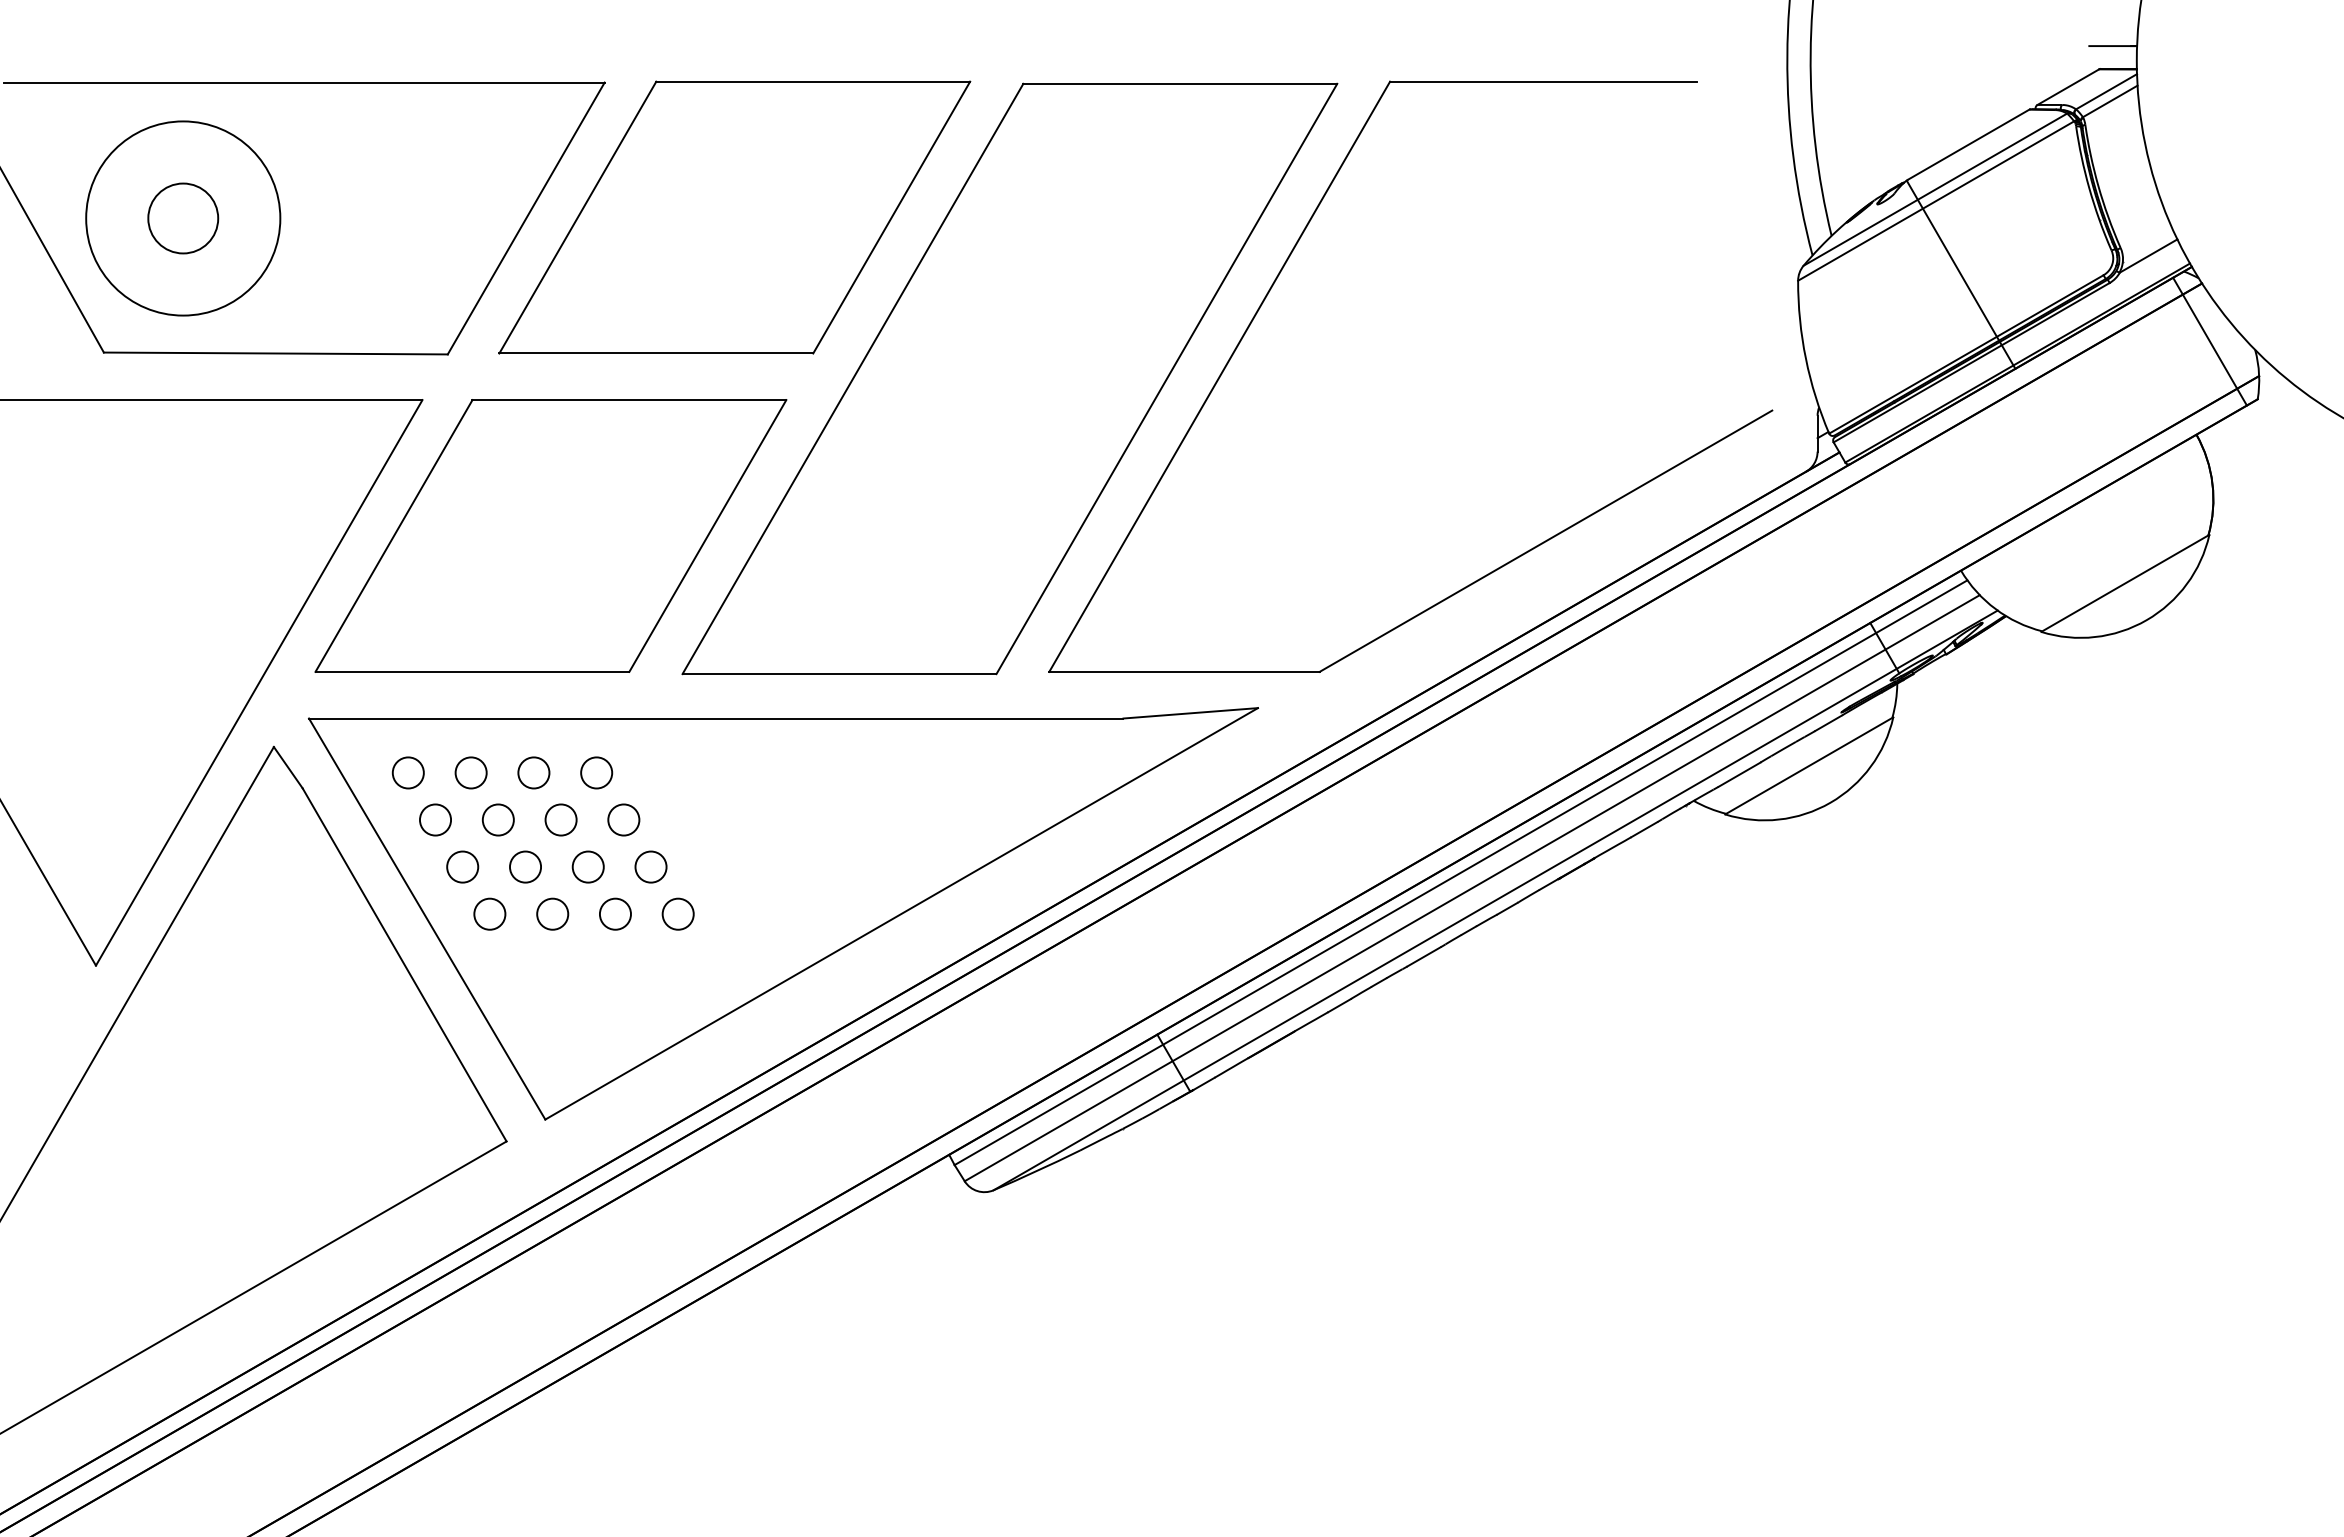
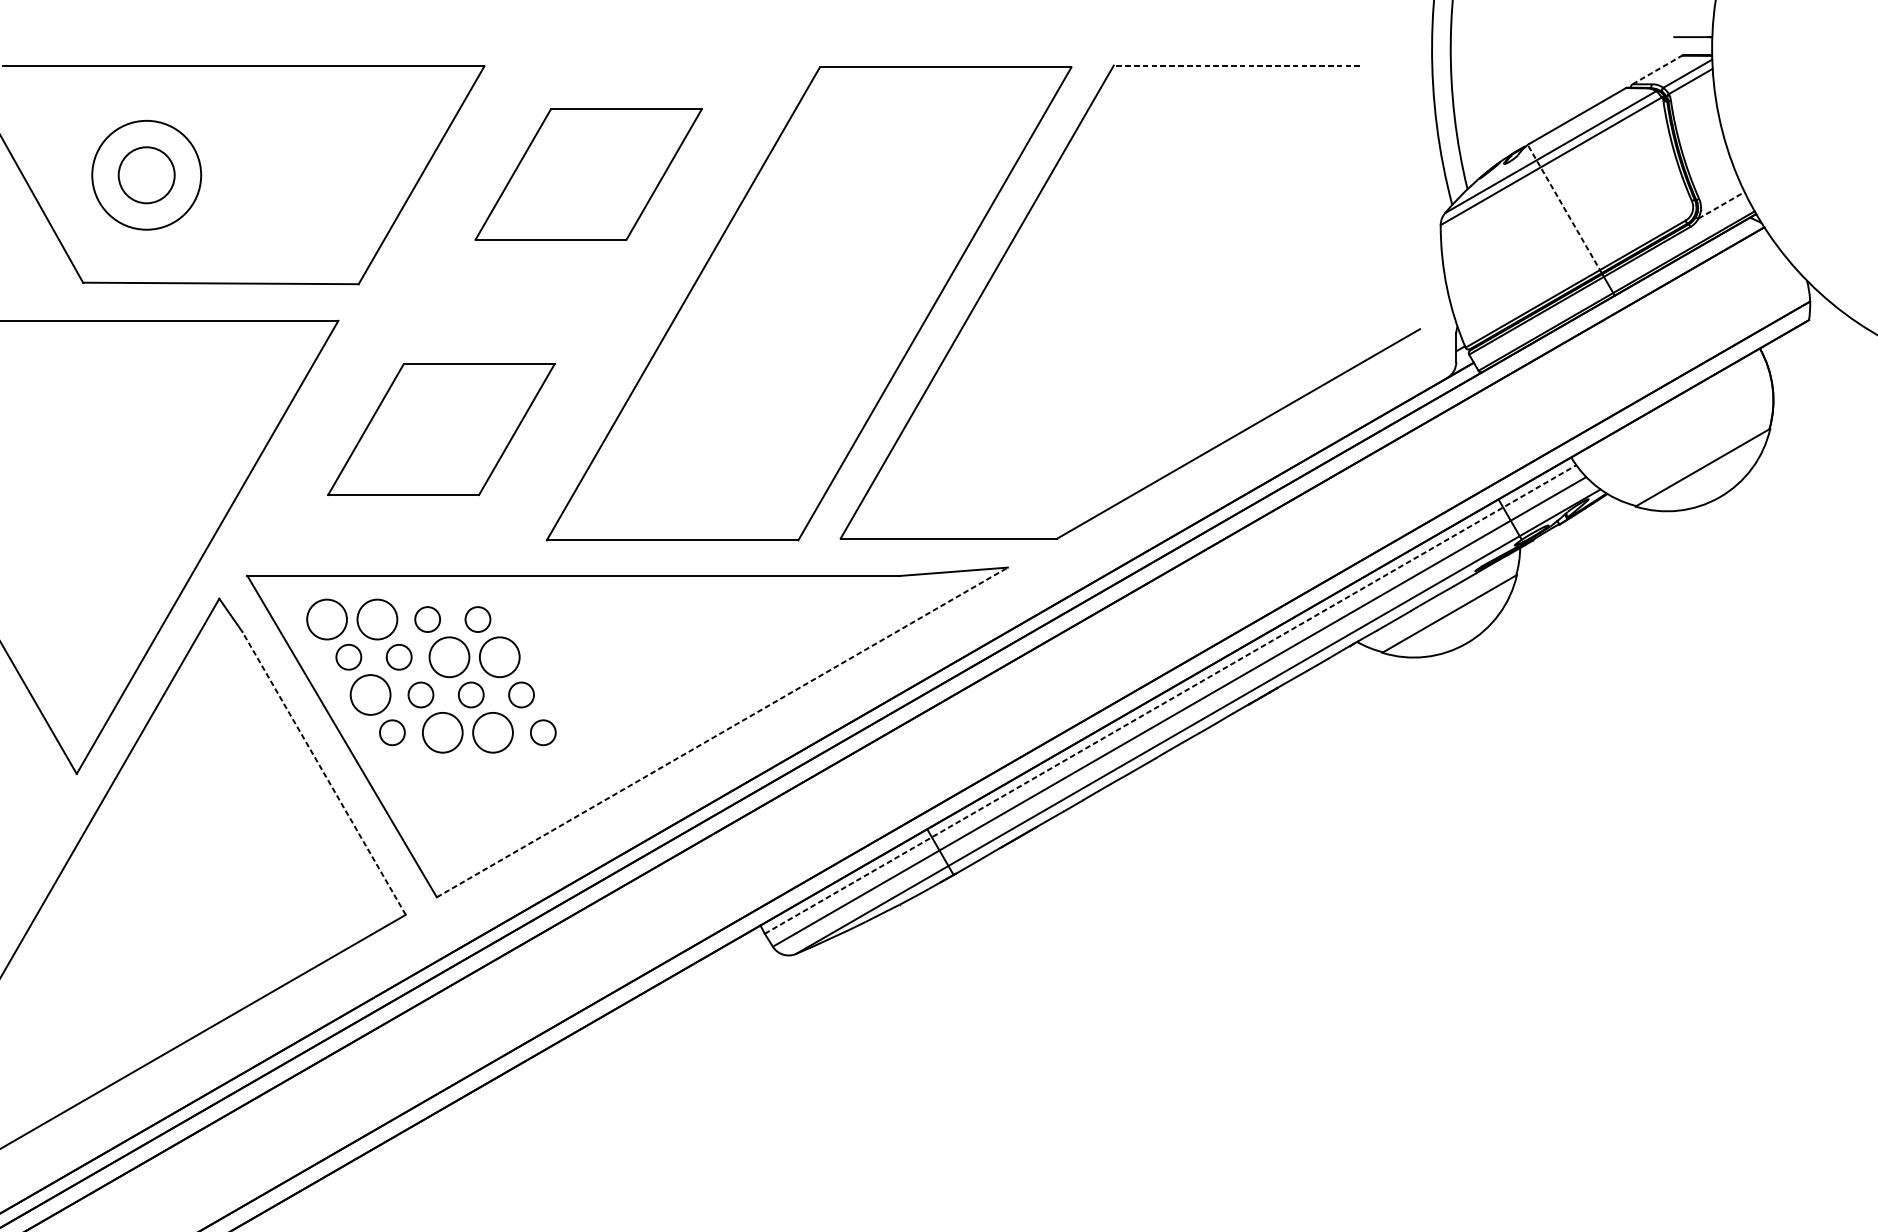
line: (1543, 81) -> (1236, 65), solid -> dashed
line: (2068, 87) -> (1657, 70), solid -> dashed
part: (734, 217) -> (588, 174), size x0.6
circle: (183, 218) -> (146, 175), size x0.7
line: (2149, 255) -> (1722, 204), solid -> dashed
line: (1952, 260) -> (1564, 208), solid -> dashed
line: (2209, 341) -> (1770, 273), removed
part: (550, 535) -> (440, 429), size x0.6
circle: (407, 772) -> (326, 619), size x1.6
circle: (470, 772) -> (376, 619), size x1.6
circle: (560, 819) -> (449, 656), size x1.6
circle: (623, 819) -> (499, 656), size x1.6
circle: (462, 866) -> (370, 694), size x1.6
line: (1461, 872) -> (1170, 699), solid -> dashed
circle: (552, 913) -> (442, 732), size x1.6
circle: (615, 913) -> (493, 732), size x1.6
line: (902, 913) -> (723, 732), solid -> dashed
line: (404, 964) -> (324, 773), solid -> dashed

